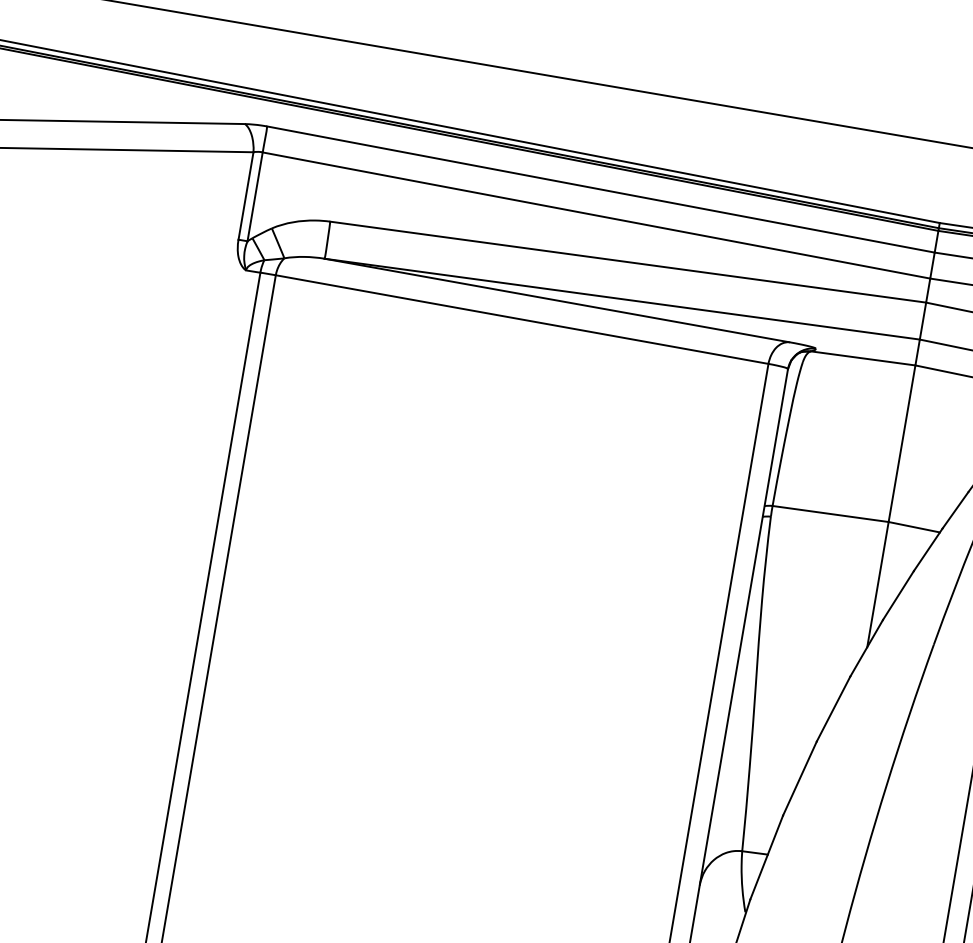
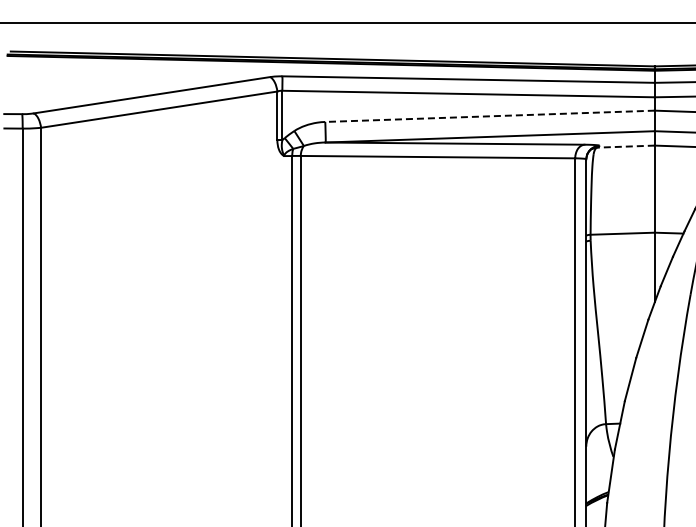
line: (628, 262) -> (490, 116), solid -> dashed
line: (862, 358) -> (625, 146), solid -> dashed

